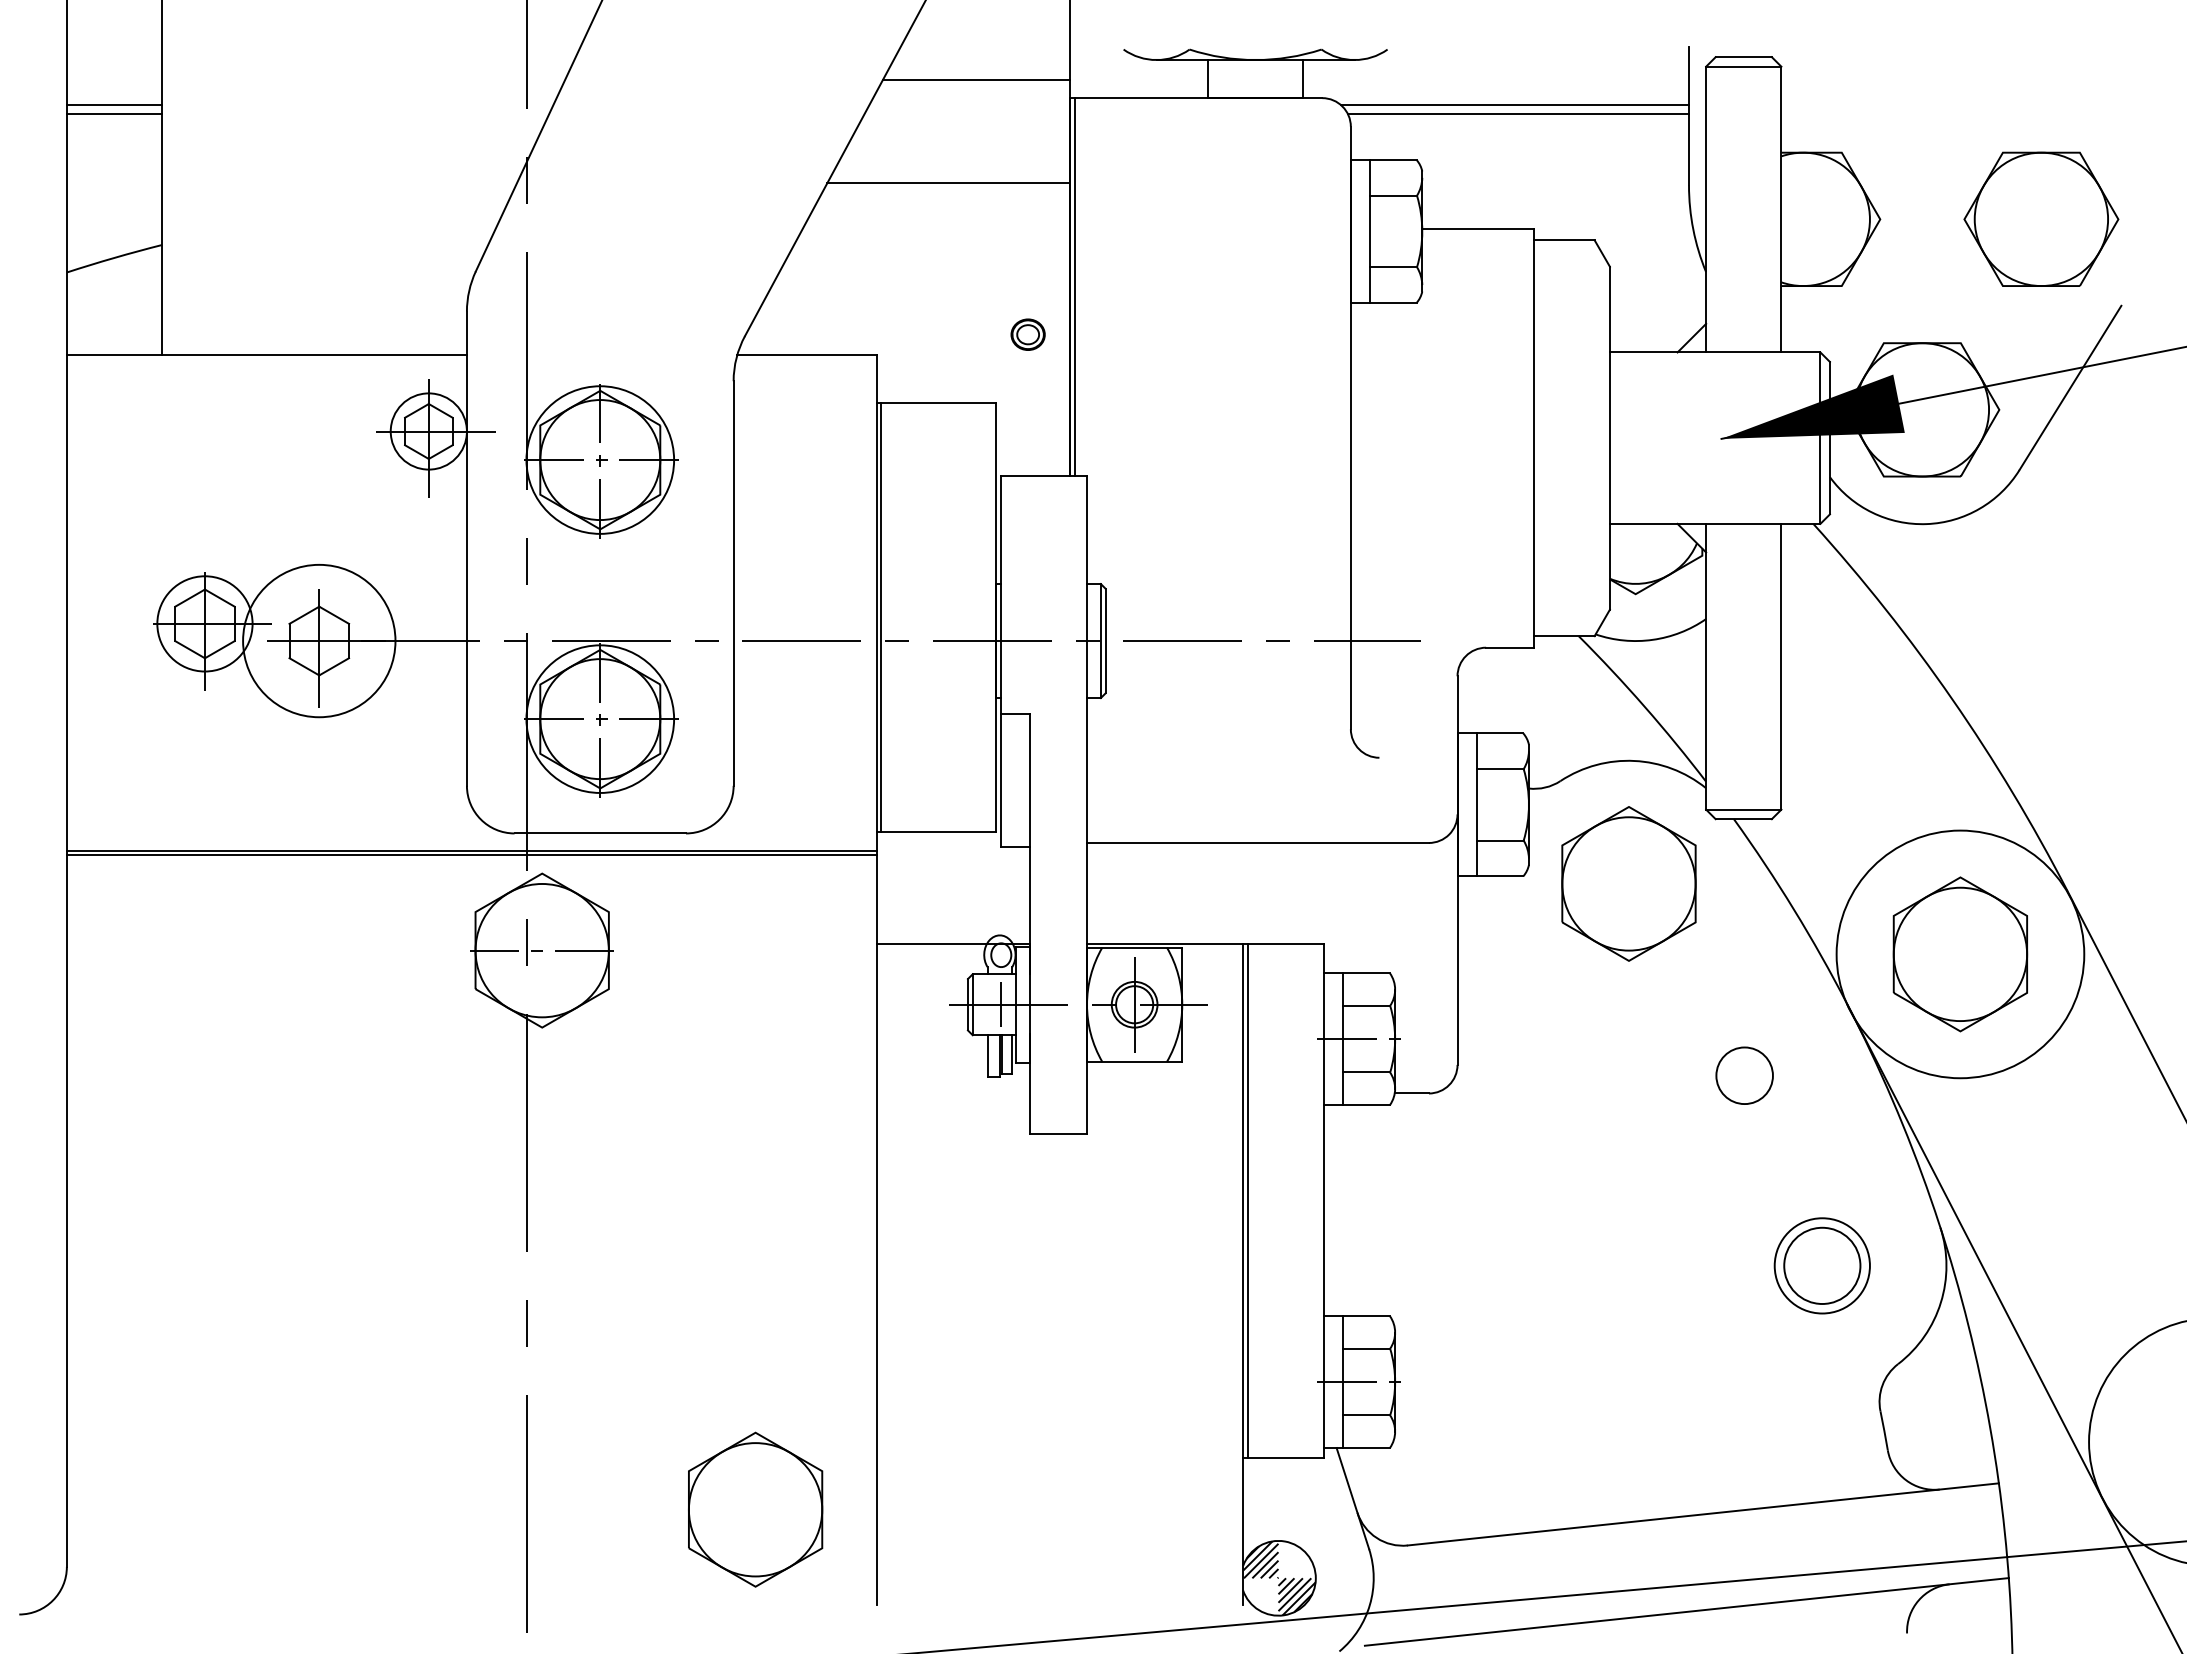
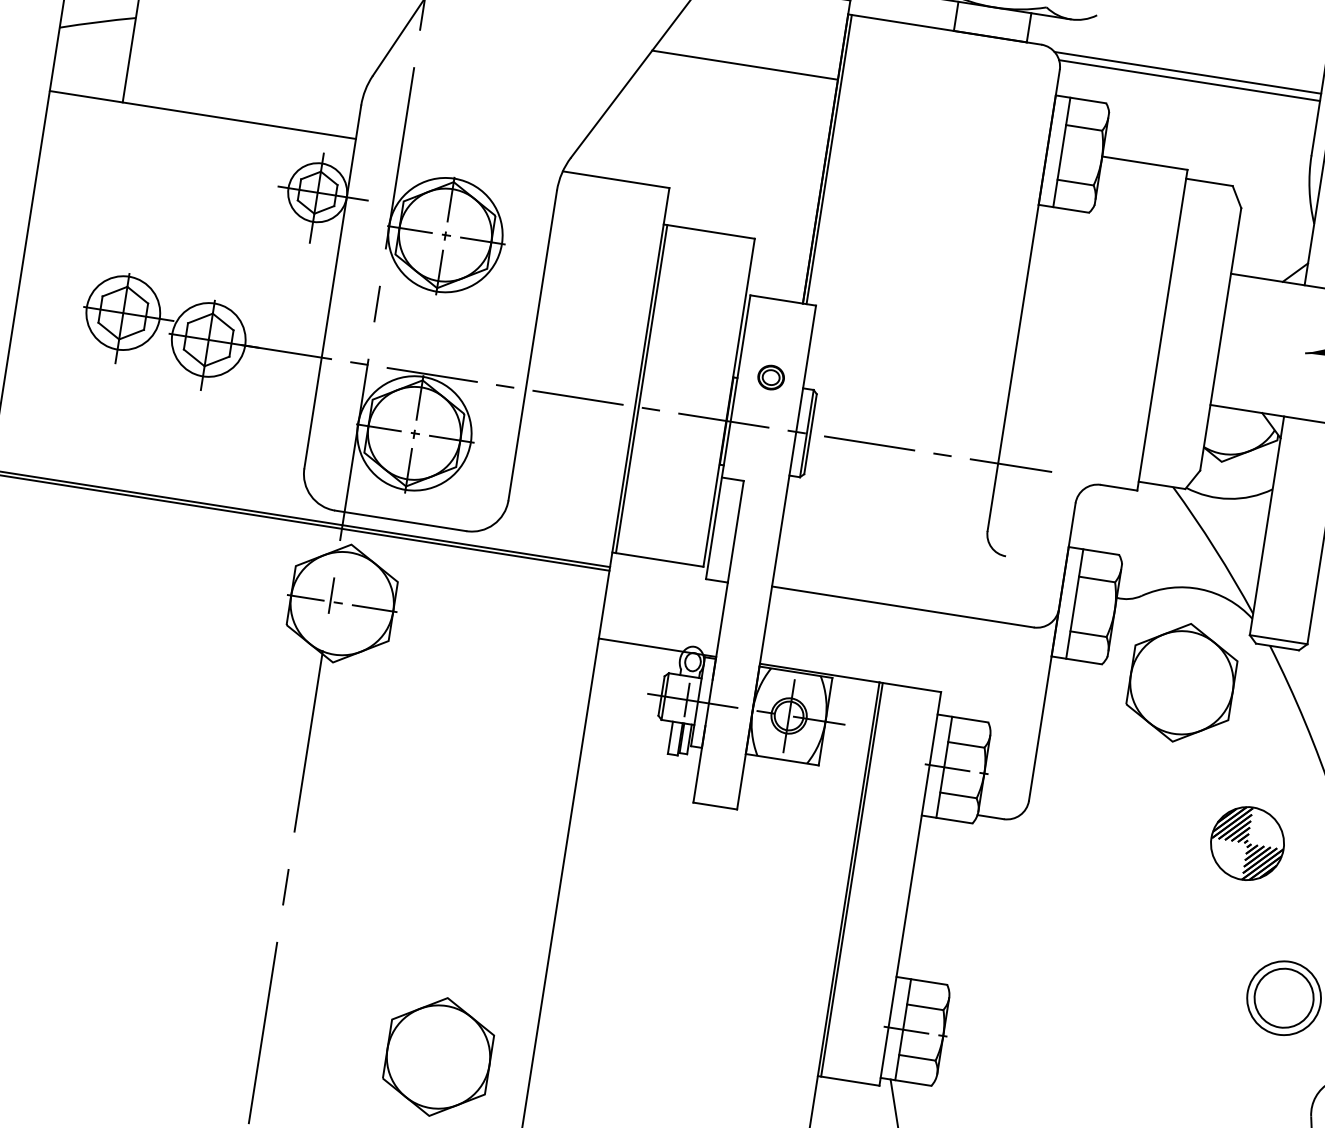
part: (1027, 334) -> (770, 377), moved
circle: (318, 640) -> (208, 339), size x0.62
part: (1744, 1075) -> (1247, 843), size x1.67

